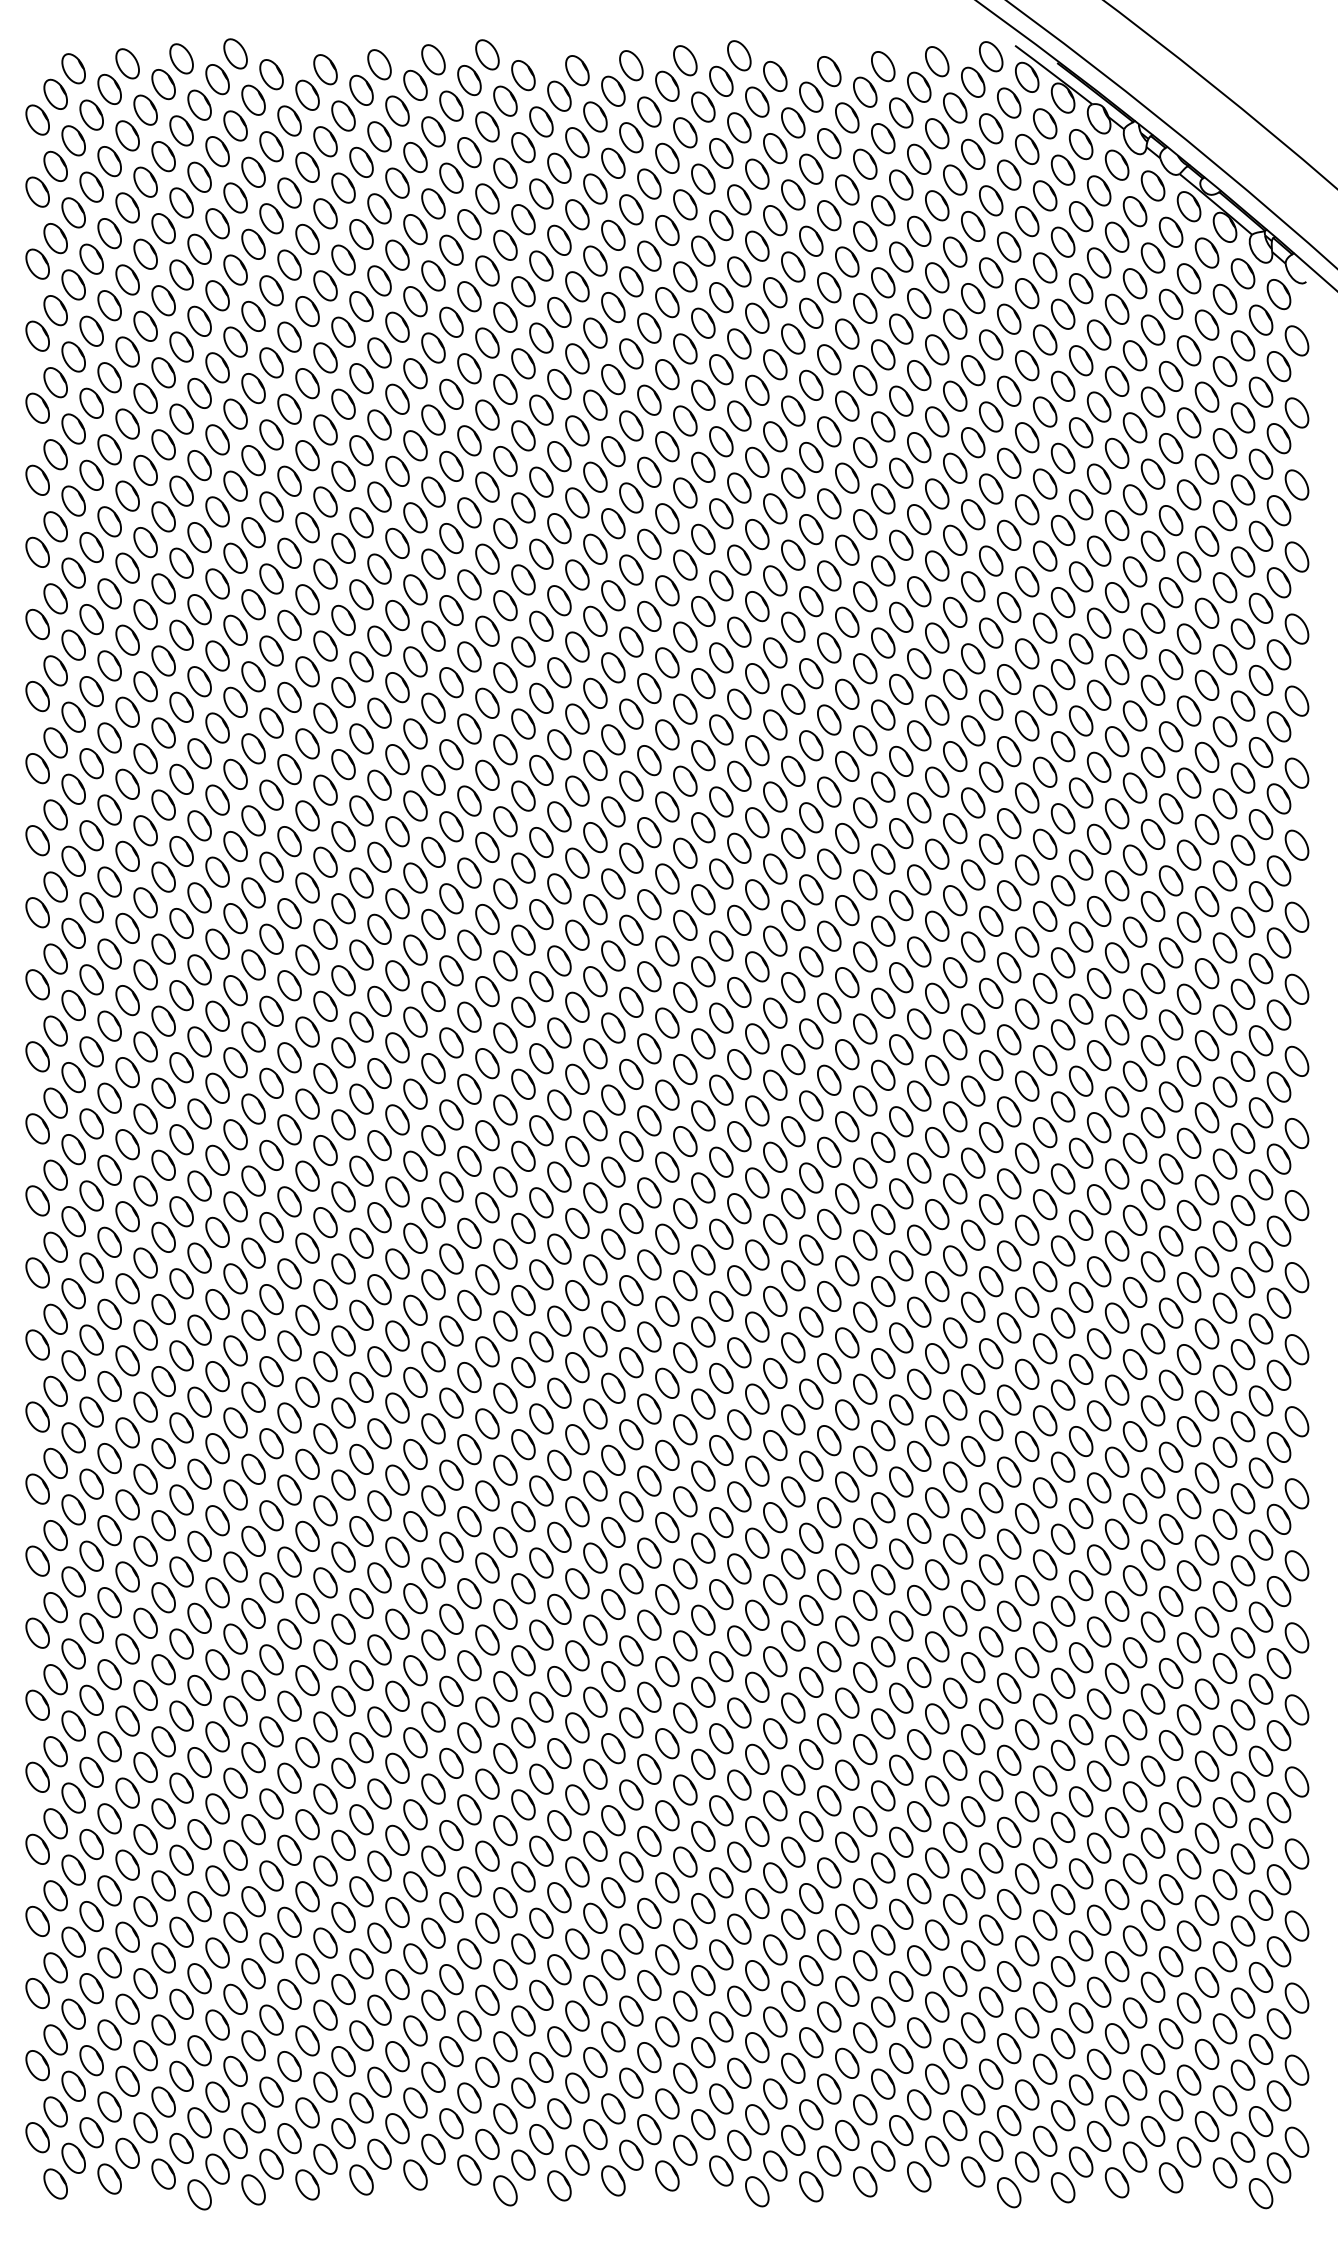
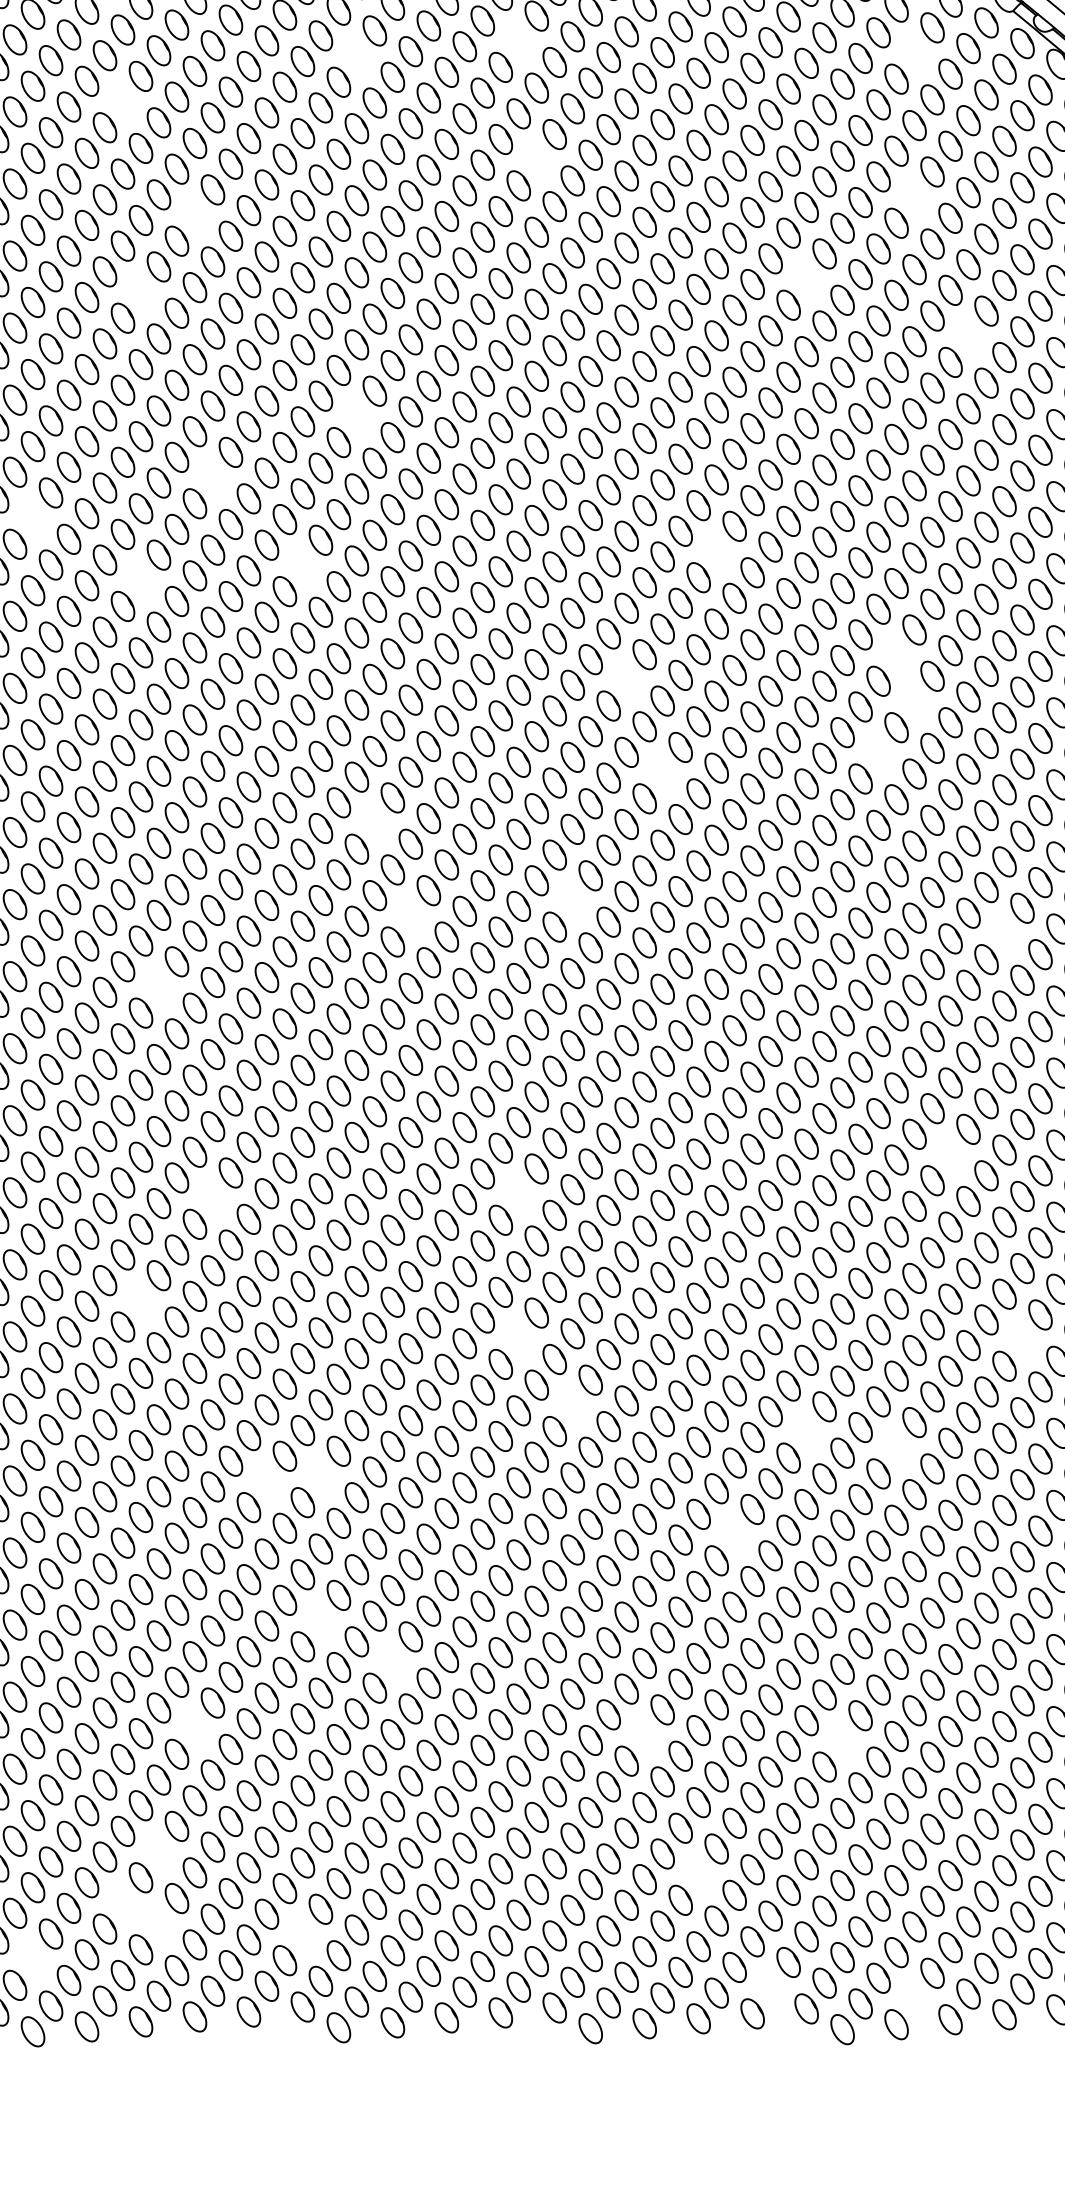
part: (685, 204) -> (518, 41), removed
part: (1080, 216) -> (913, 53), removed
part: (523, 219) -> (356, 56), removed
part: (289, 264) -> (122, 101), removed
part: (703, 322) -> (536, 159), removed
part: (1080, 360) -> (913, 197), removed
part: (361, 378) -> (194, 215), removed
part: (973, 442) -> (806, 279), removed
part: (307, 455) -> (140, 292), removed
part: (1134, 499) -> (967, 336), removed
part: (523, 579) -> (356, 416), removed
part: (379, 640) -> (212, 477), removed
part: (199, 681) -> (32, 518), removed
part: (883, 714) -> (716, 551), removed
part: (469, 728) -> (302, 565), removed
part: (307, 743) -> (140, 580), removed
part: (1062, 818) -> (895, 655), removed
part: (793, 842) -> (626, 679), removed
part: (1080, 864) -> (913, 701), removed
part: (1045, 915) -> (878, 752), removed
part: (829, 935) -> (662, 772), removed
part: (541, 986) -> (374, 823), removed
part: (739, 1064) -> (572, 901), removed
part: (577, 1078) -> (410, 915), removed
part: (1170, 1096) -> (1003, 933), removed
part: (325, 1150) -> (158, 987), removed
part: (1116, 1317) -> (949, 1154), removed
part: (685, 1357) -> (518, 1194), removed
part: (379, 1361) -> (212, 1198), removed
part: (307, 1463) -> (140, 1300), removed
part: (685, 1501) -> (518, 1338), removed
part: (1188, 1503) -> (1021, 1340), removed
part: (739, 1568) -> (572, 1405), removed
part: (973, 1595) -> (806, 1432), removed
part: (1062, 1610) -> (895, 1447), removed
part: (487, 1639) -> (320, 1476), removed
part: (433, 1644) -> (266, 1481), removed
part: (901, 1697) -> (734, 1534), removed
part: (487, 1783) -> (320, 1620), removed
part: (559, 1825) -> (392, 1662), removed
part: (361, 1891) -> (194, 1728), removed
part: (811, 1898) -> (644, 1735), removed
part: (1009, 1903) -> (842, 1740), removed
part: (325, 2014) -> (158, 1851), removed
part: (865, 2037) -> (698, 1874), removed
part: (289, 2066) -> (122, 1903), removed
part: (325, 2086) -> (158, 1923), removed
part: (469, 2097) -> (302, 1934), removed
part: (199, 2122) -> (32, 1959), removed
part: (937, 2150) -> (770, 1987), removed
part: (1080, 2161) -> (913, 1998), removed

